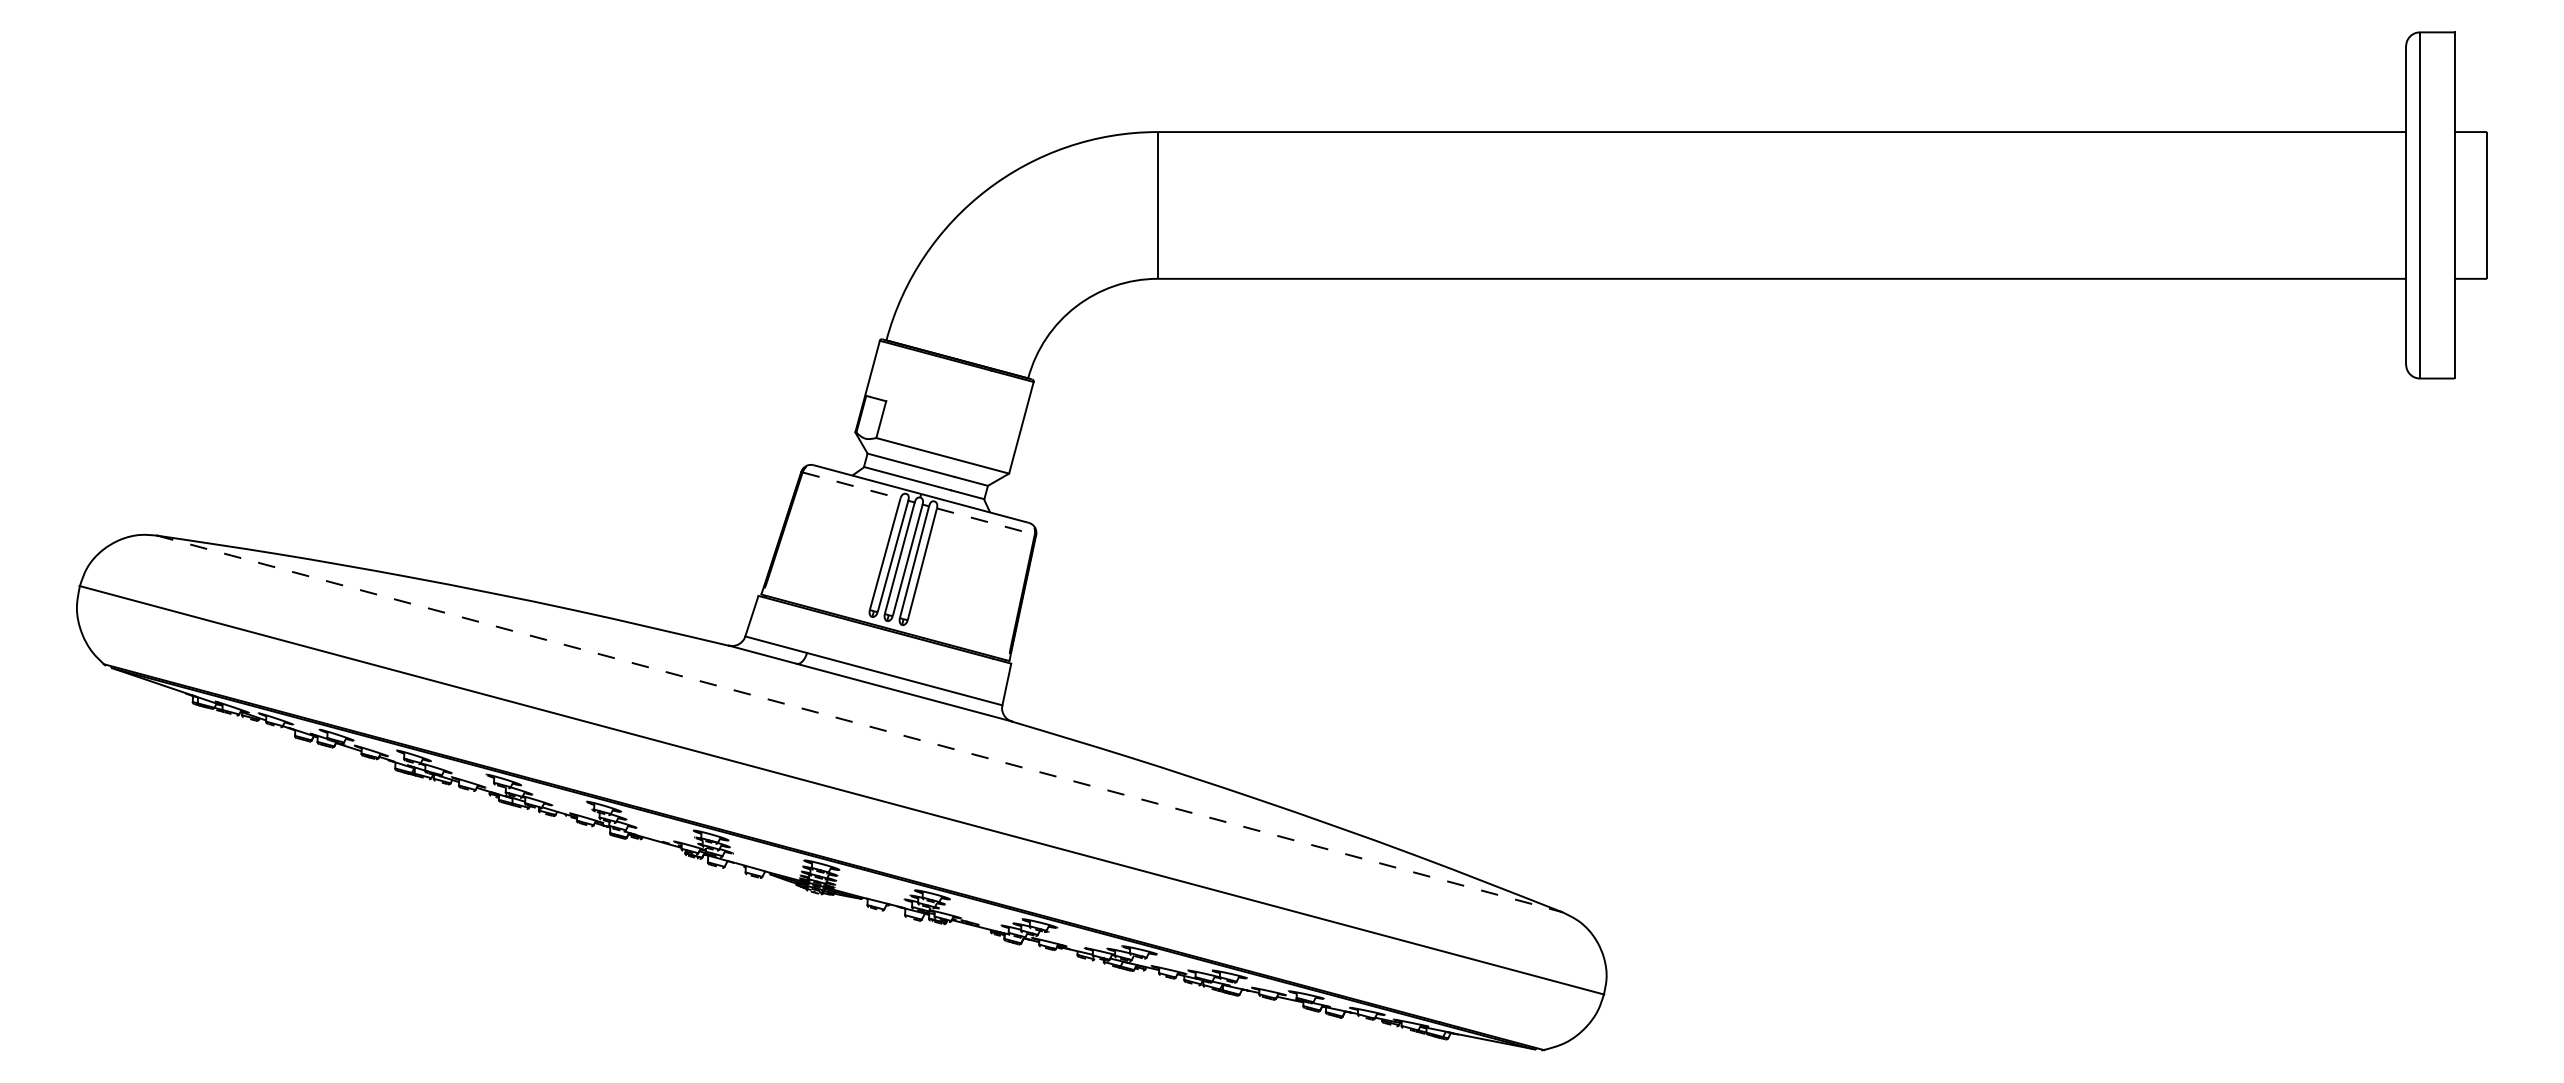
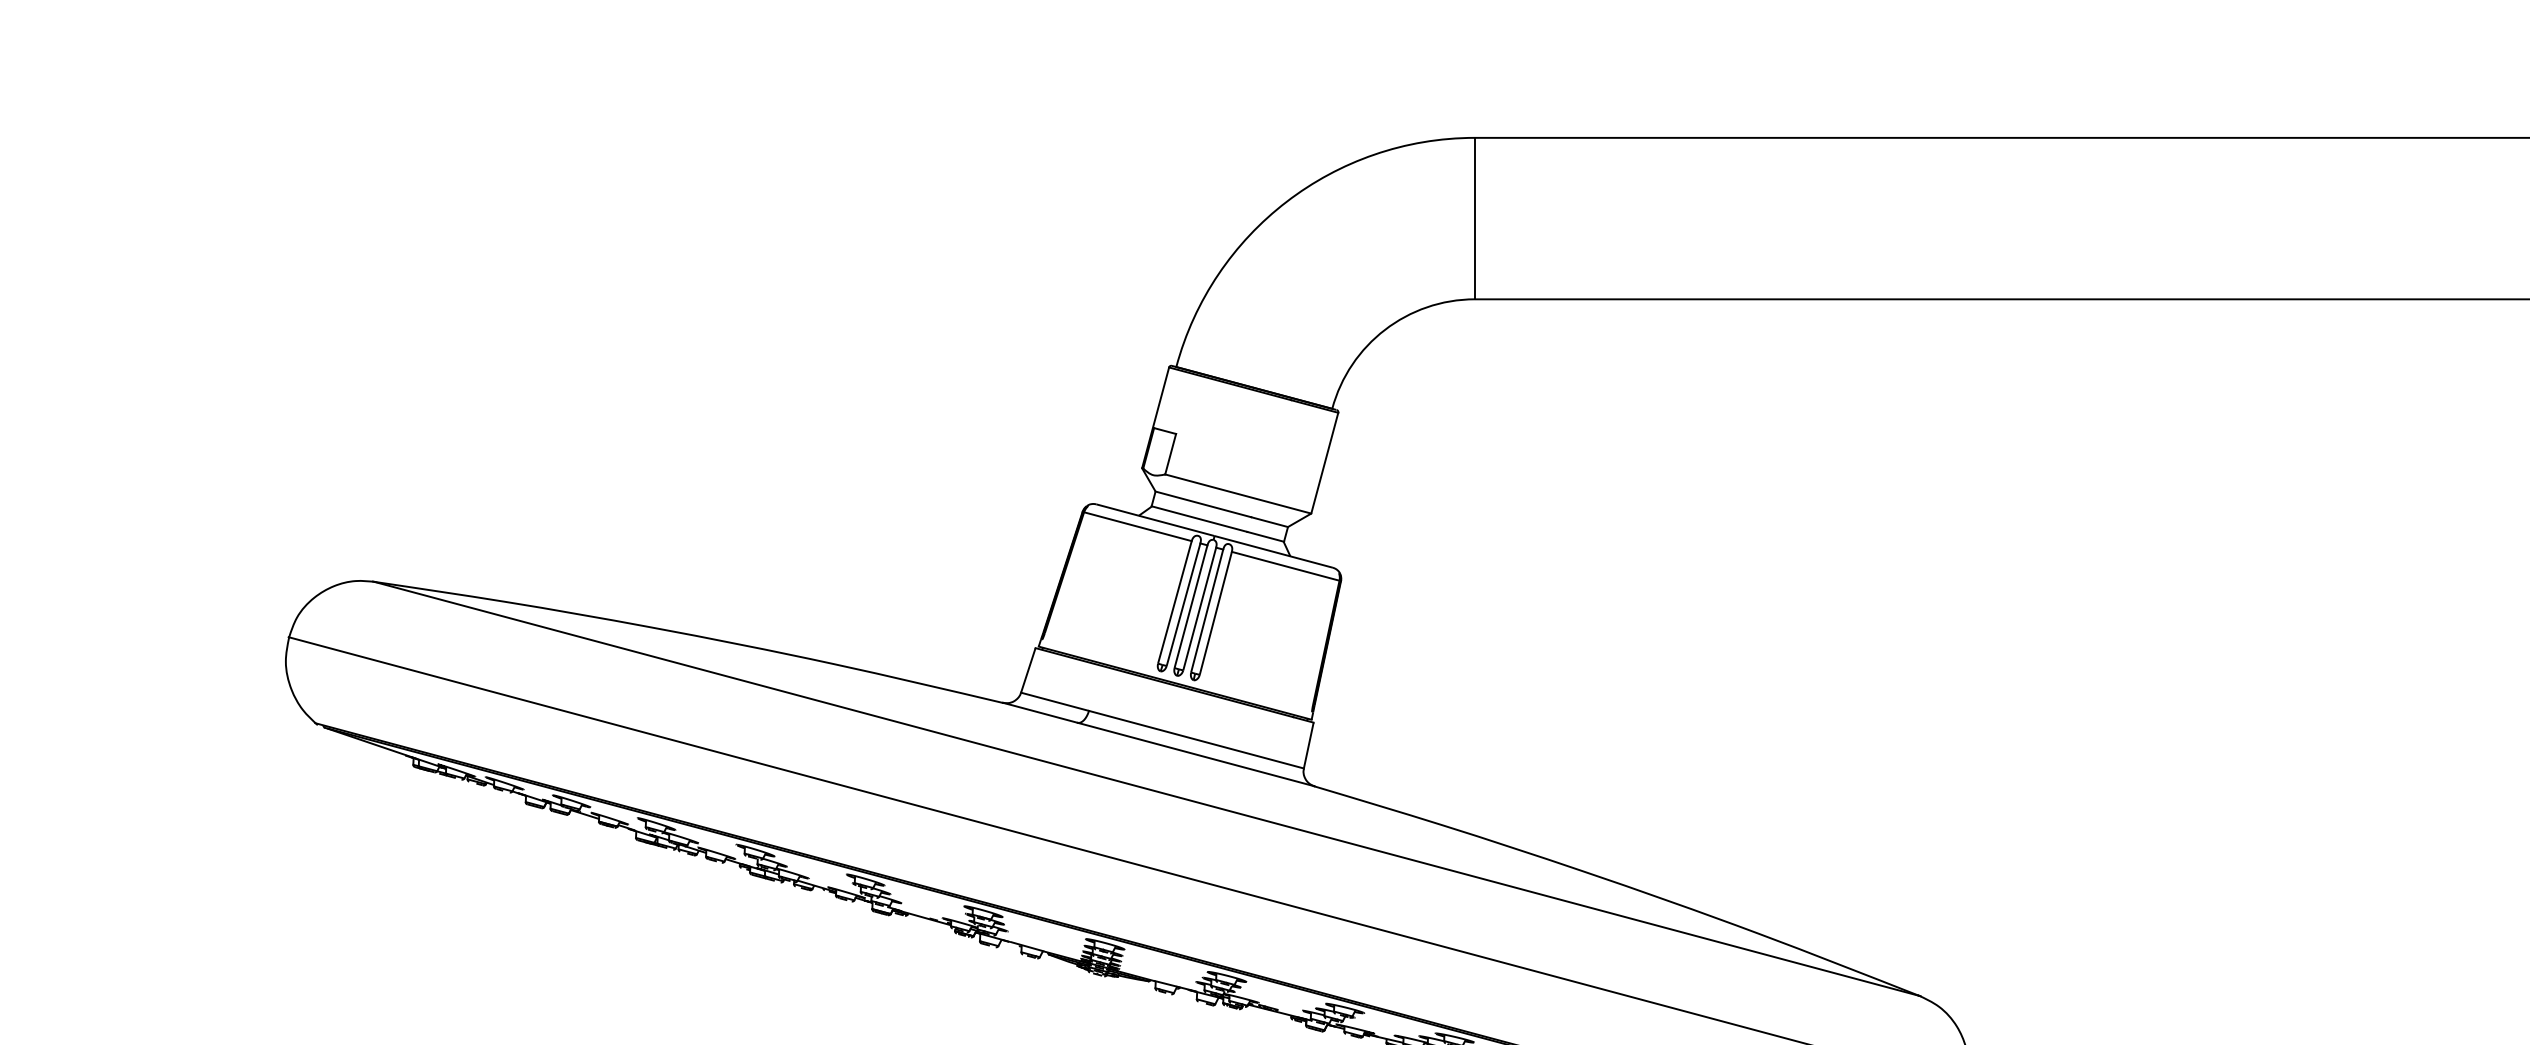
line: (851, 485) -> (1137, 526), dashed -> solid
line: (985, 521) -> (1285, 566), dashed -> solid
line: (860, 724) -> (1147, 789), dashed -> solid

